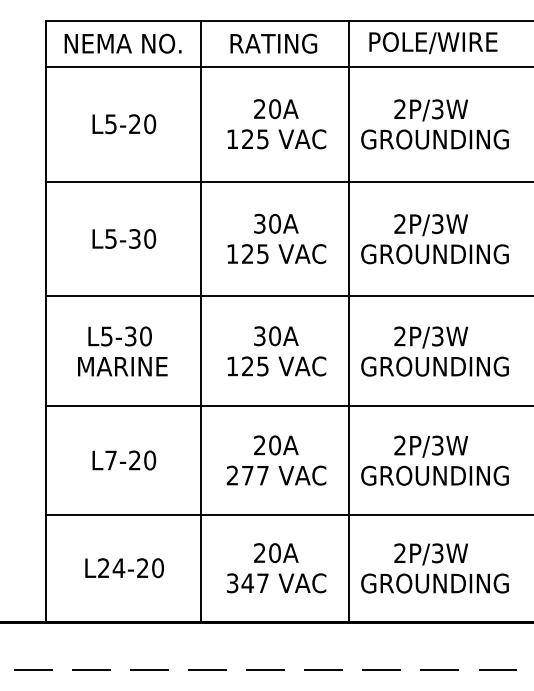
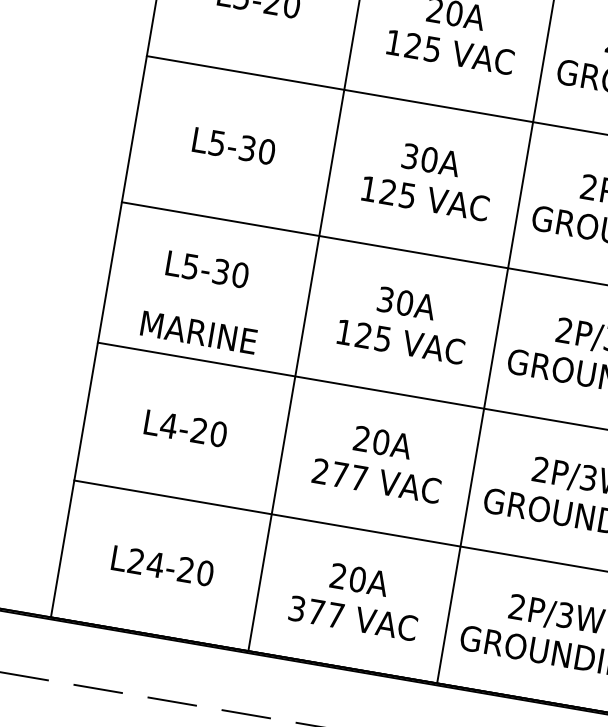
text: (122, 366) -> (198, 332), moved
text: (110, 460) -> (168, 425), L7-20 -> L4-20
text: (247, 582) -> (316, 611), 347 -> 377

